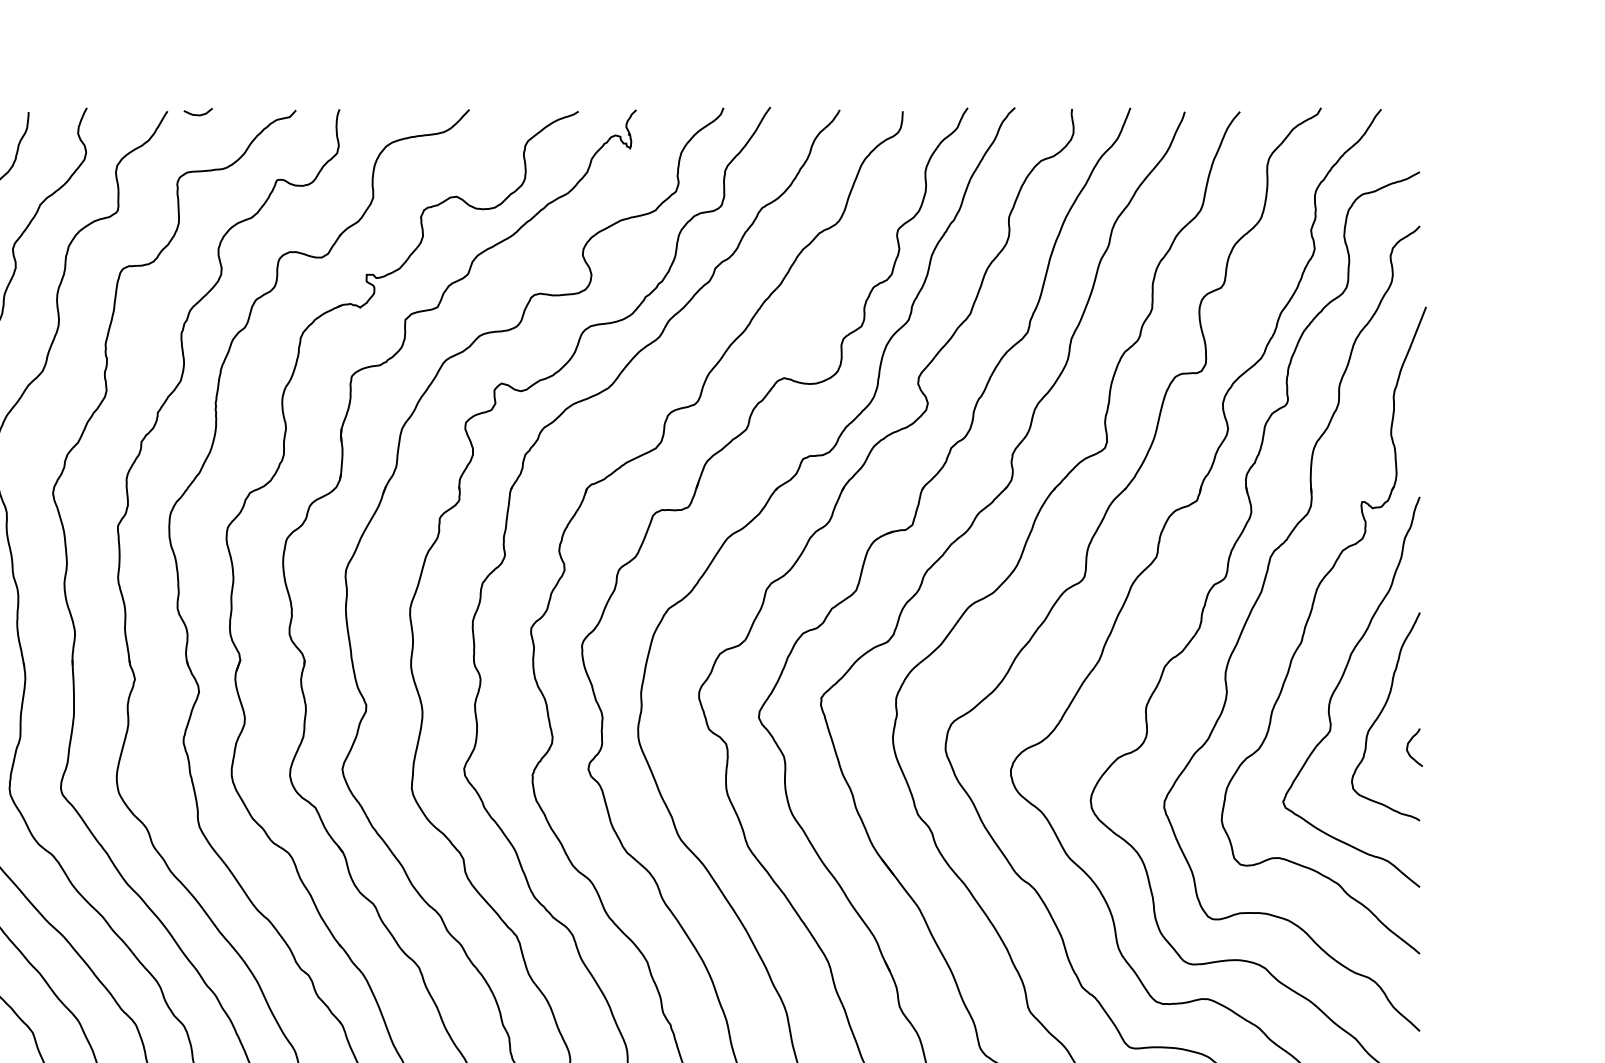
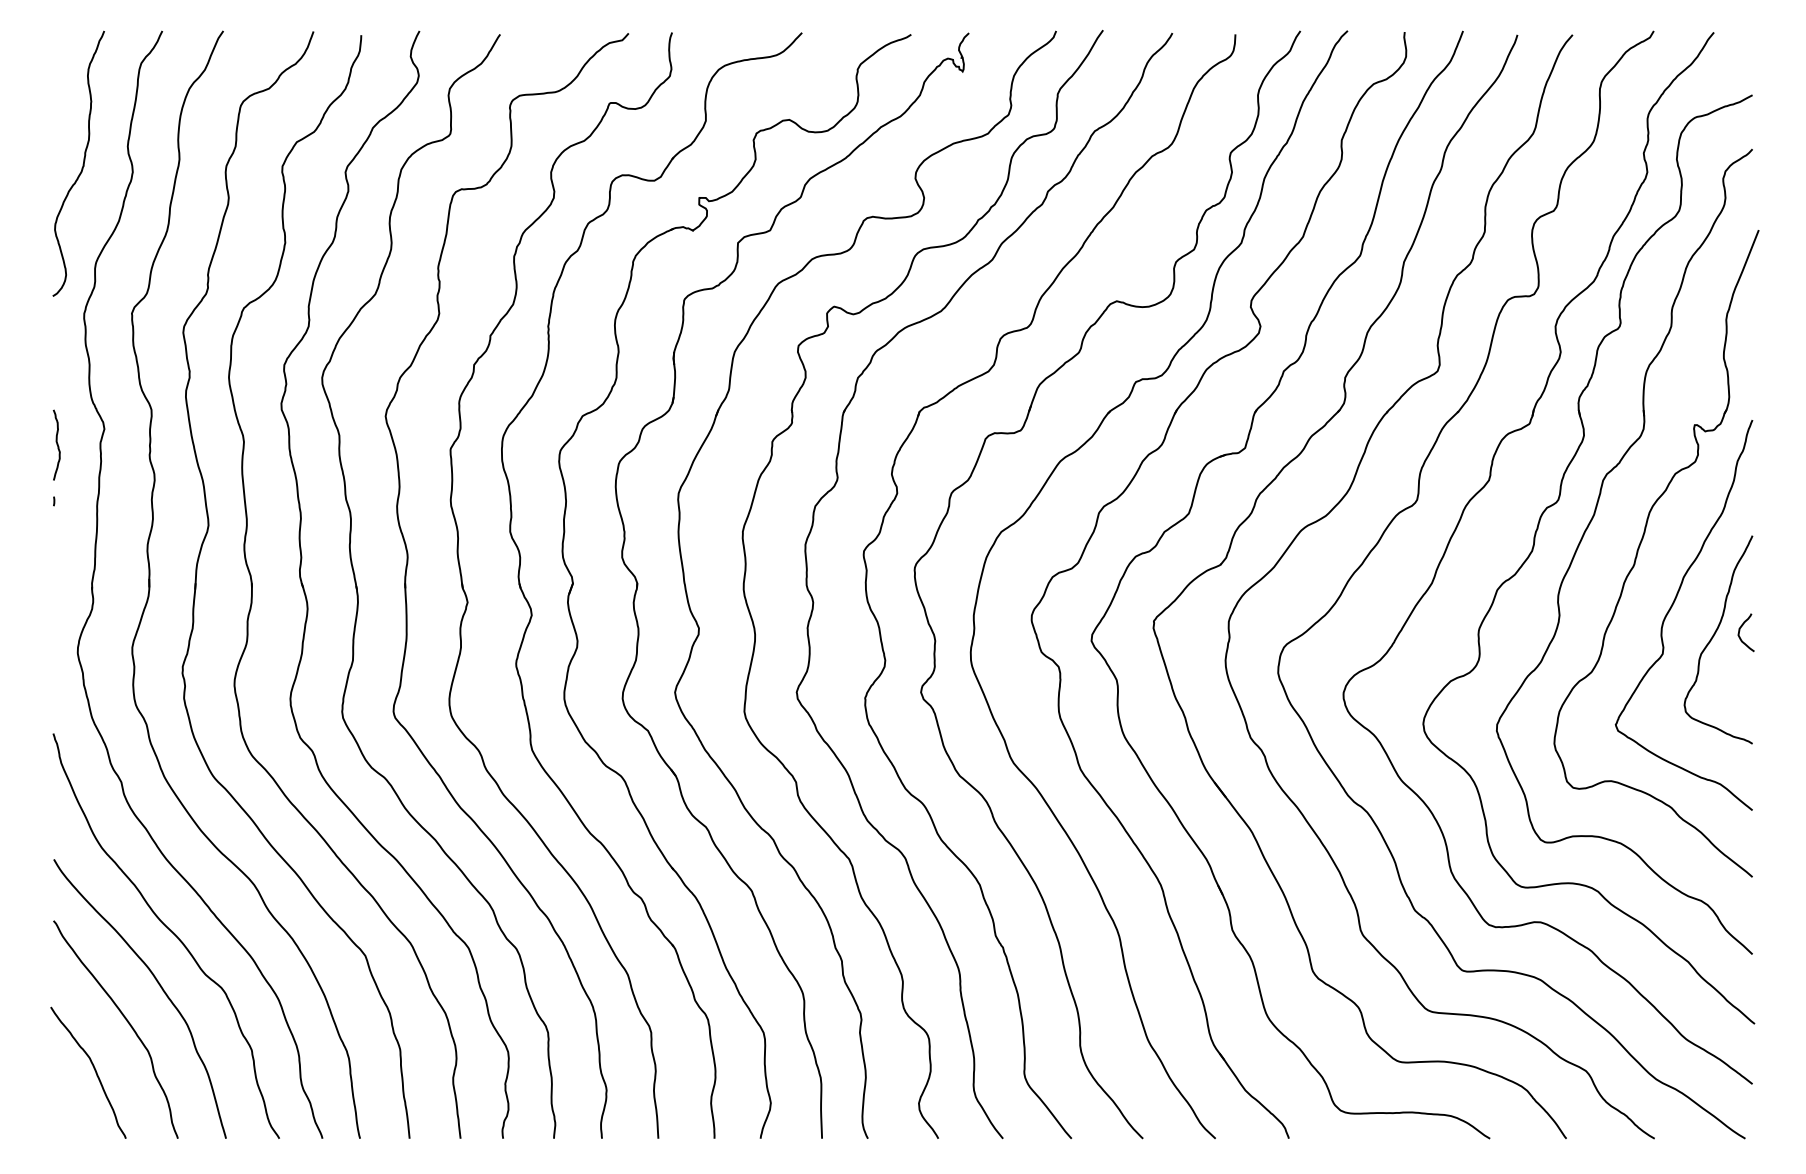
curve: (197, 114) -> (530, 37), removed
curve: (1408, 746) -> (1740, 631), moved

